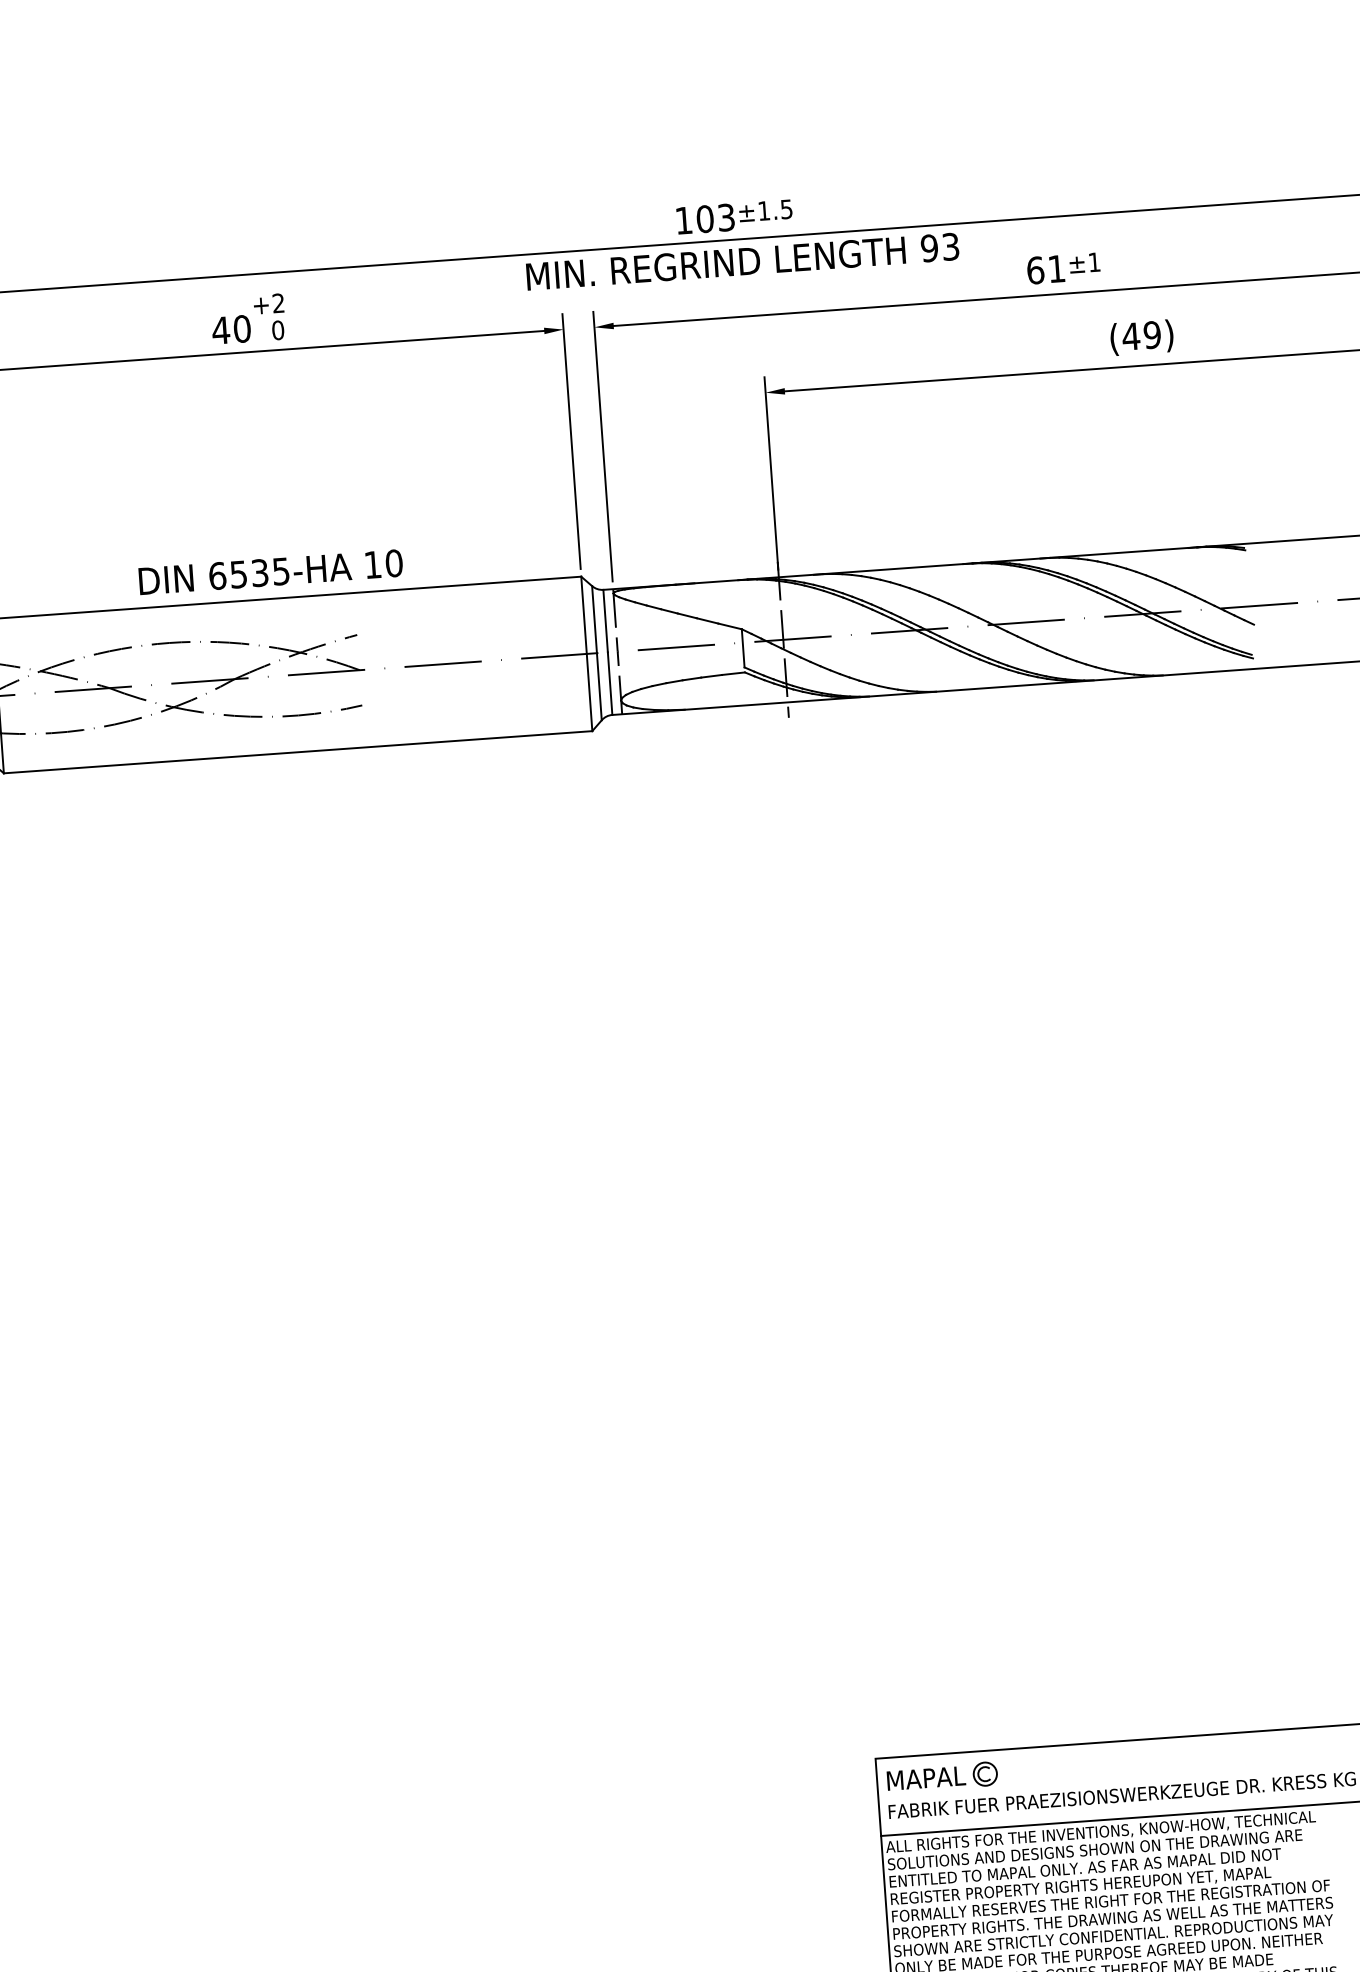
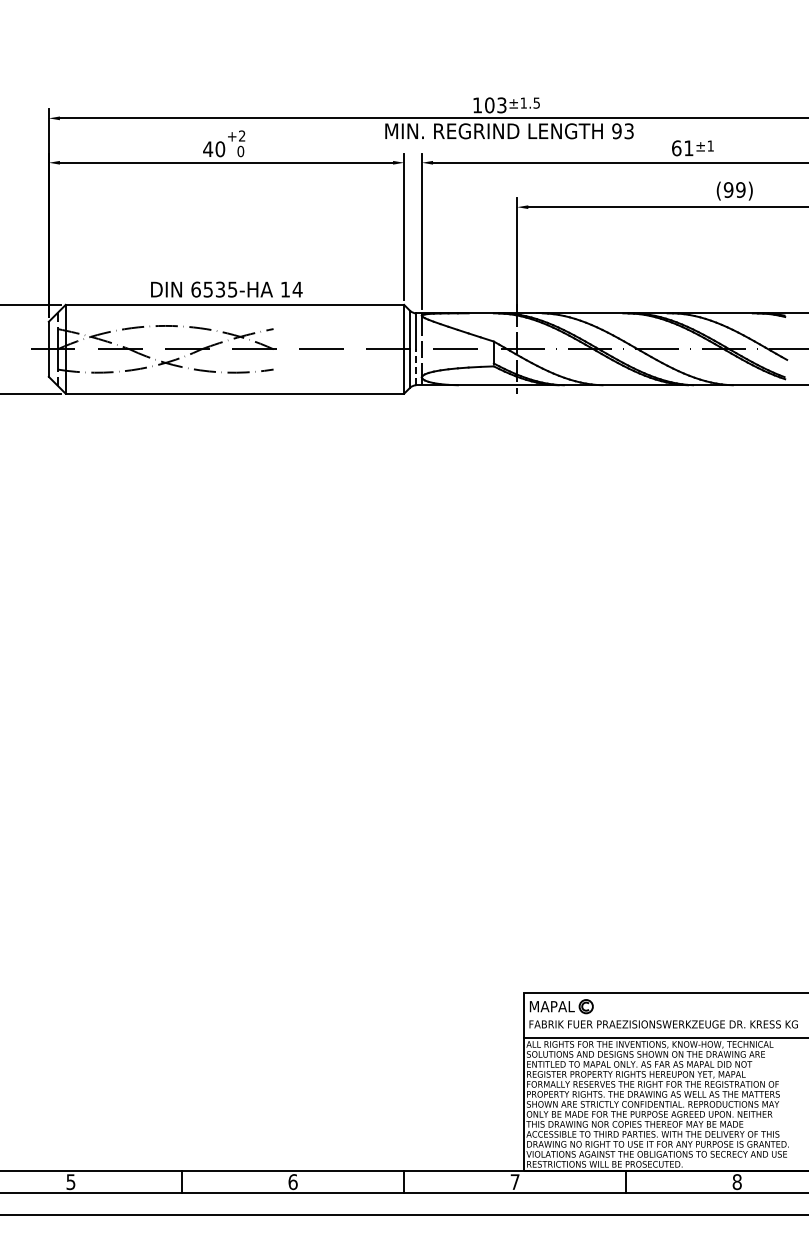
text: (1130, 337) -> (728, 190), (49) -> (99)
text: (393, 563) -> (297, 289), 10 -> 14
line: (610, 684) -> (416, 367), solid -> dashed

